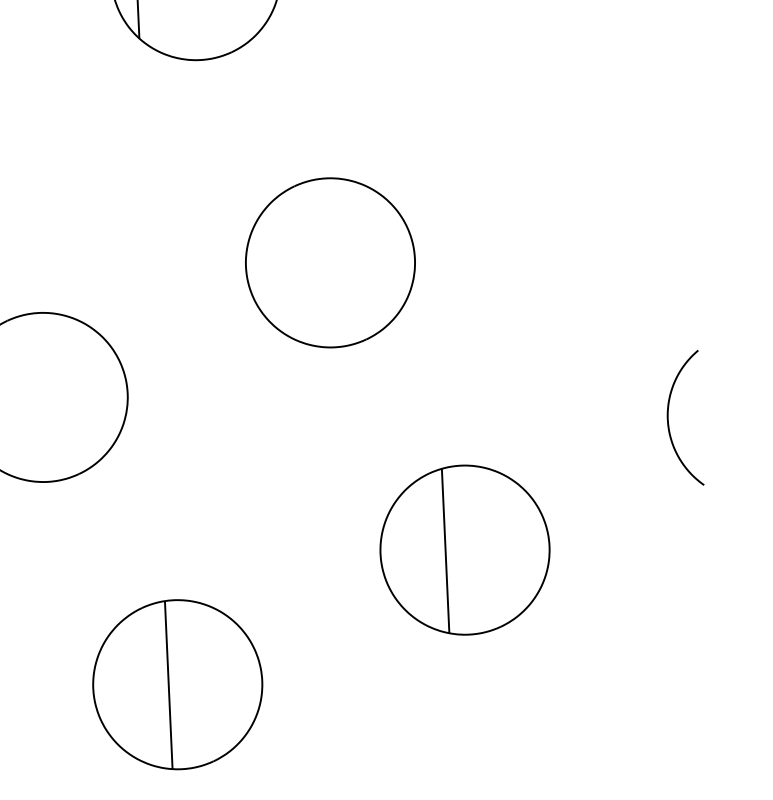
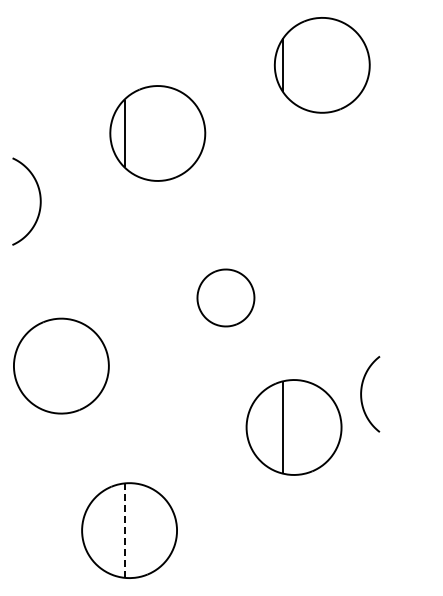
part: (329, 262) -> (225, 297), size x0.6
curve: (670, 414) -> (362, 391), moved
part: (464, 550) -> (293, 427), moved
line: (168, 684) -> (124, 530), solid -> dashed

